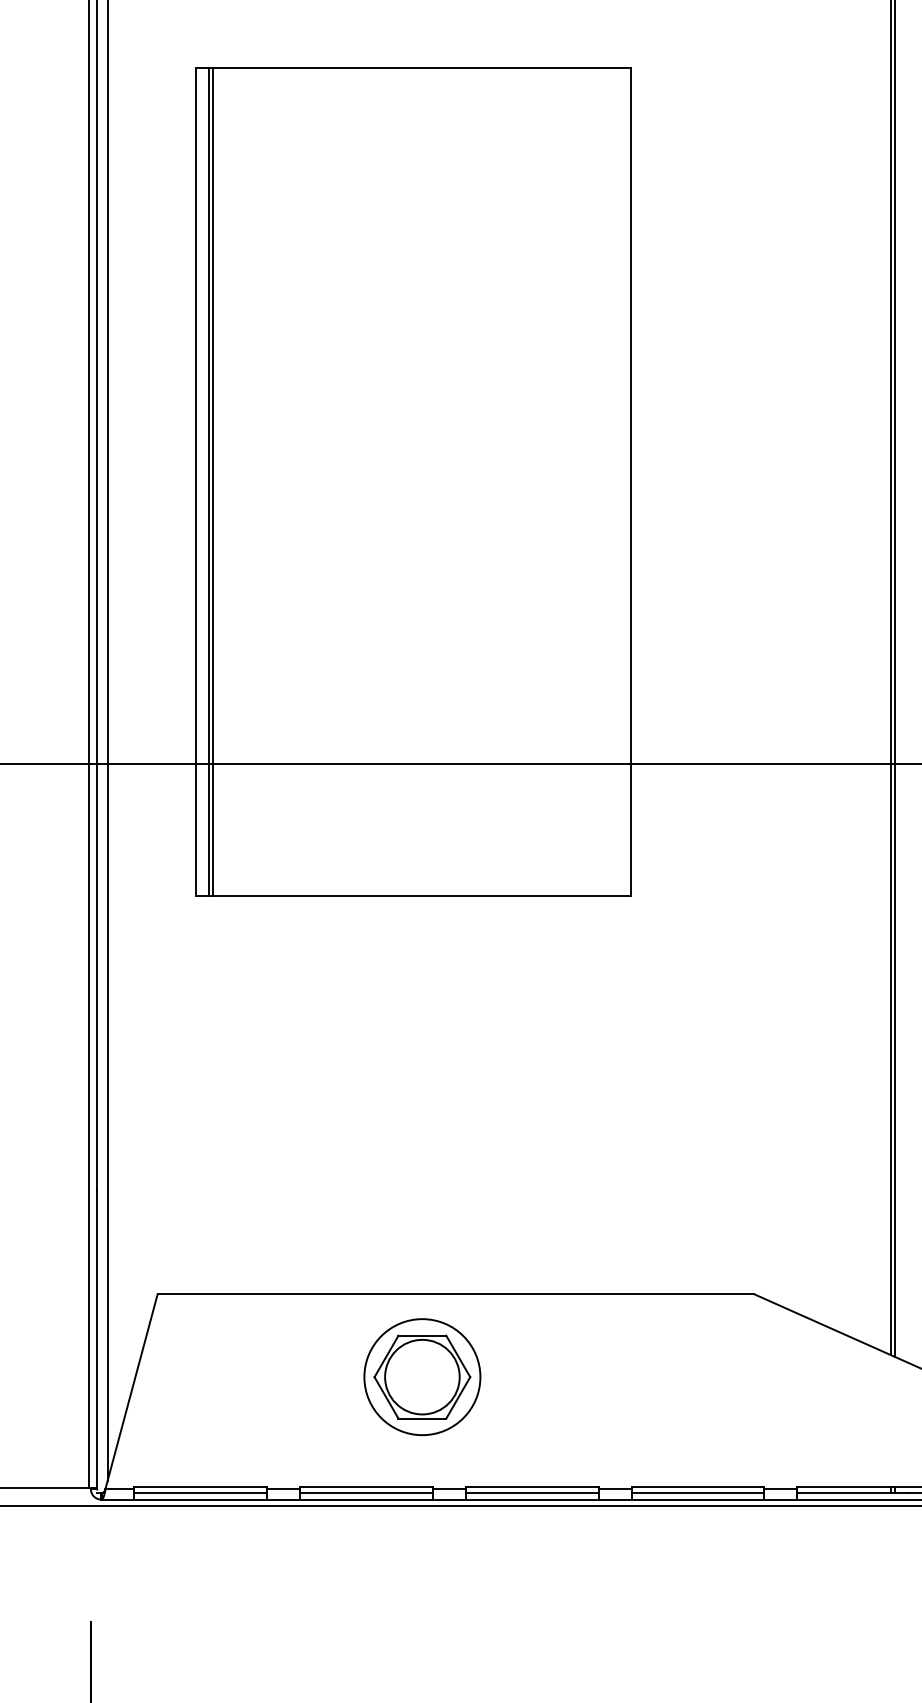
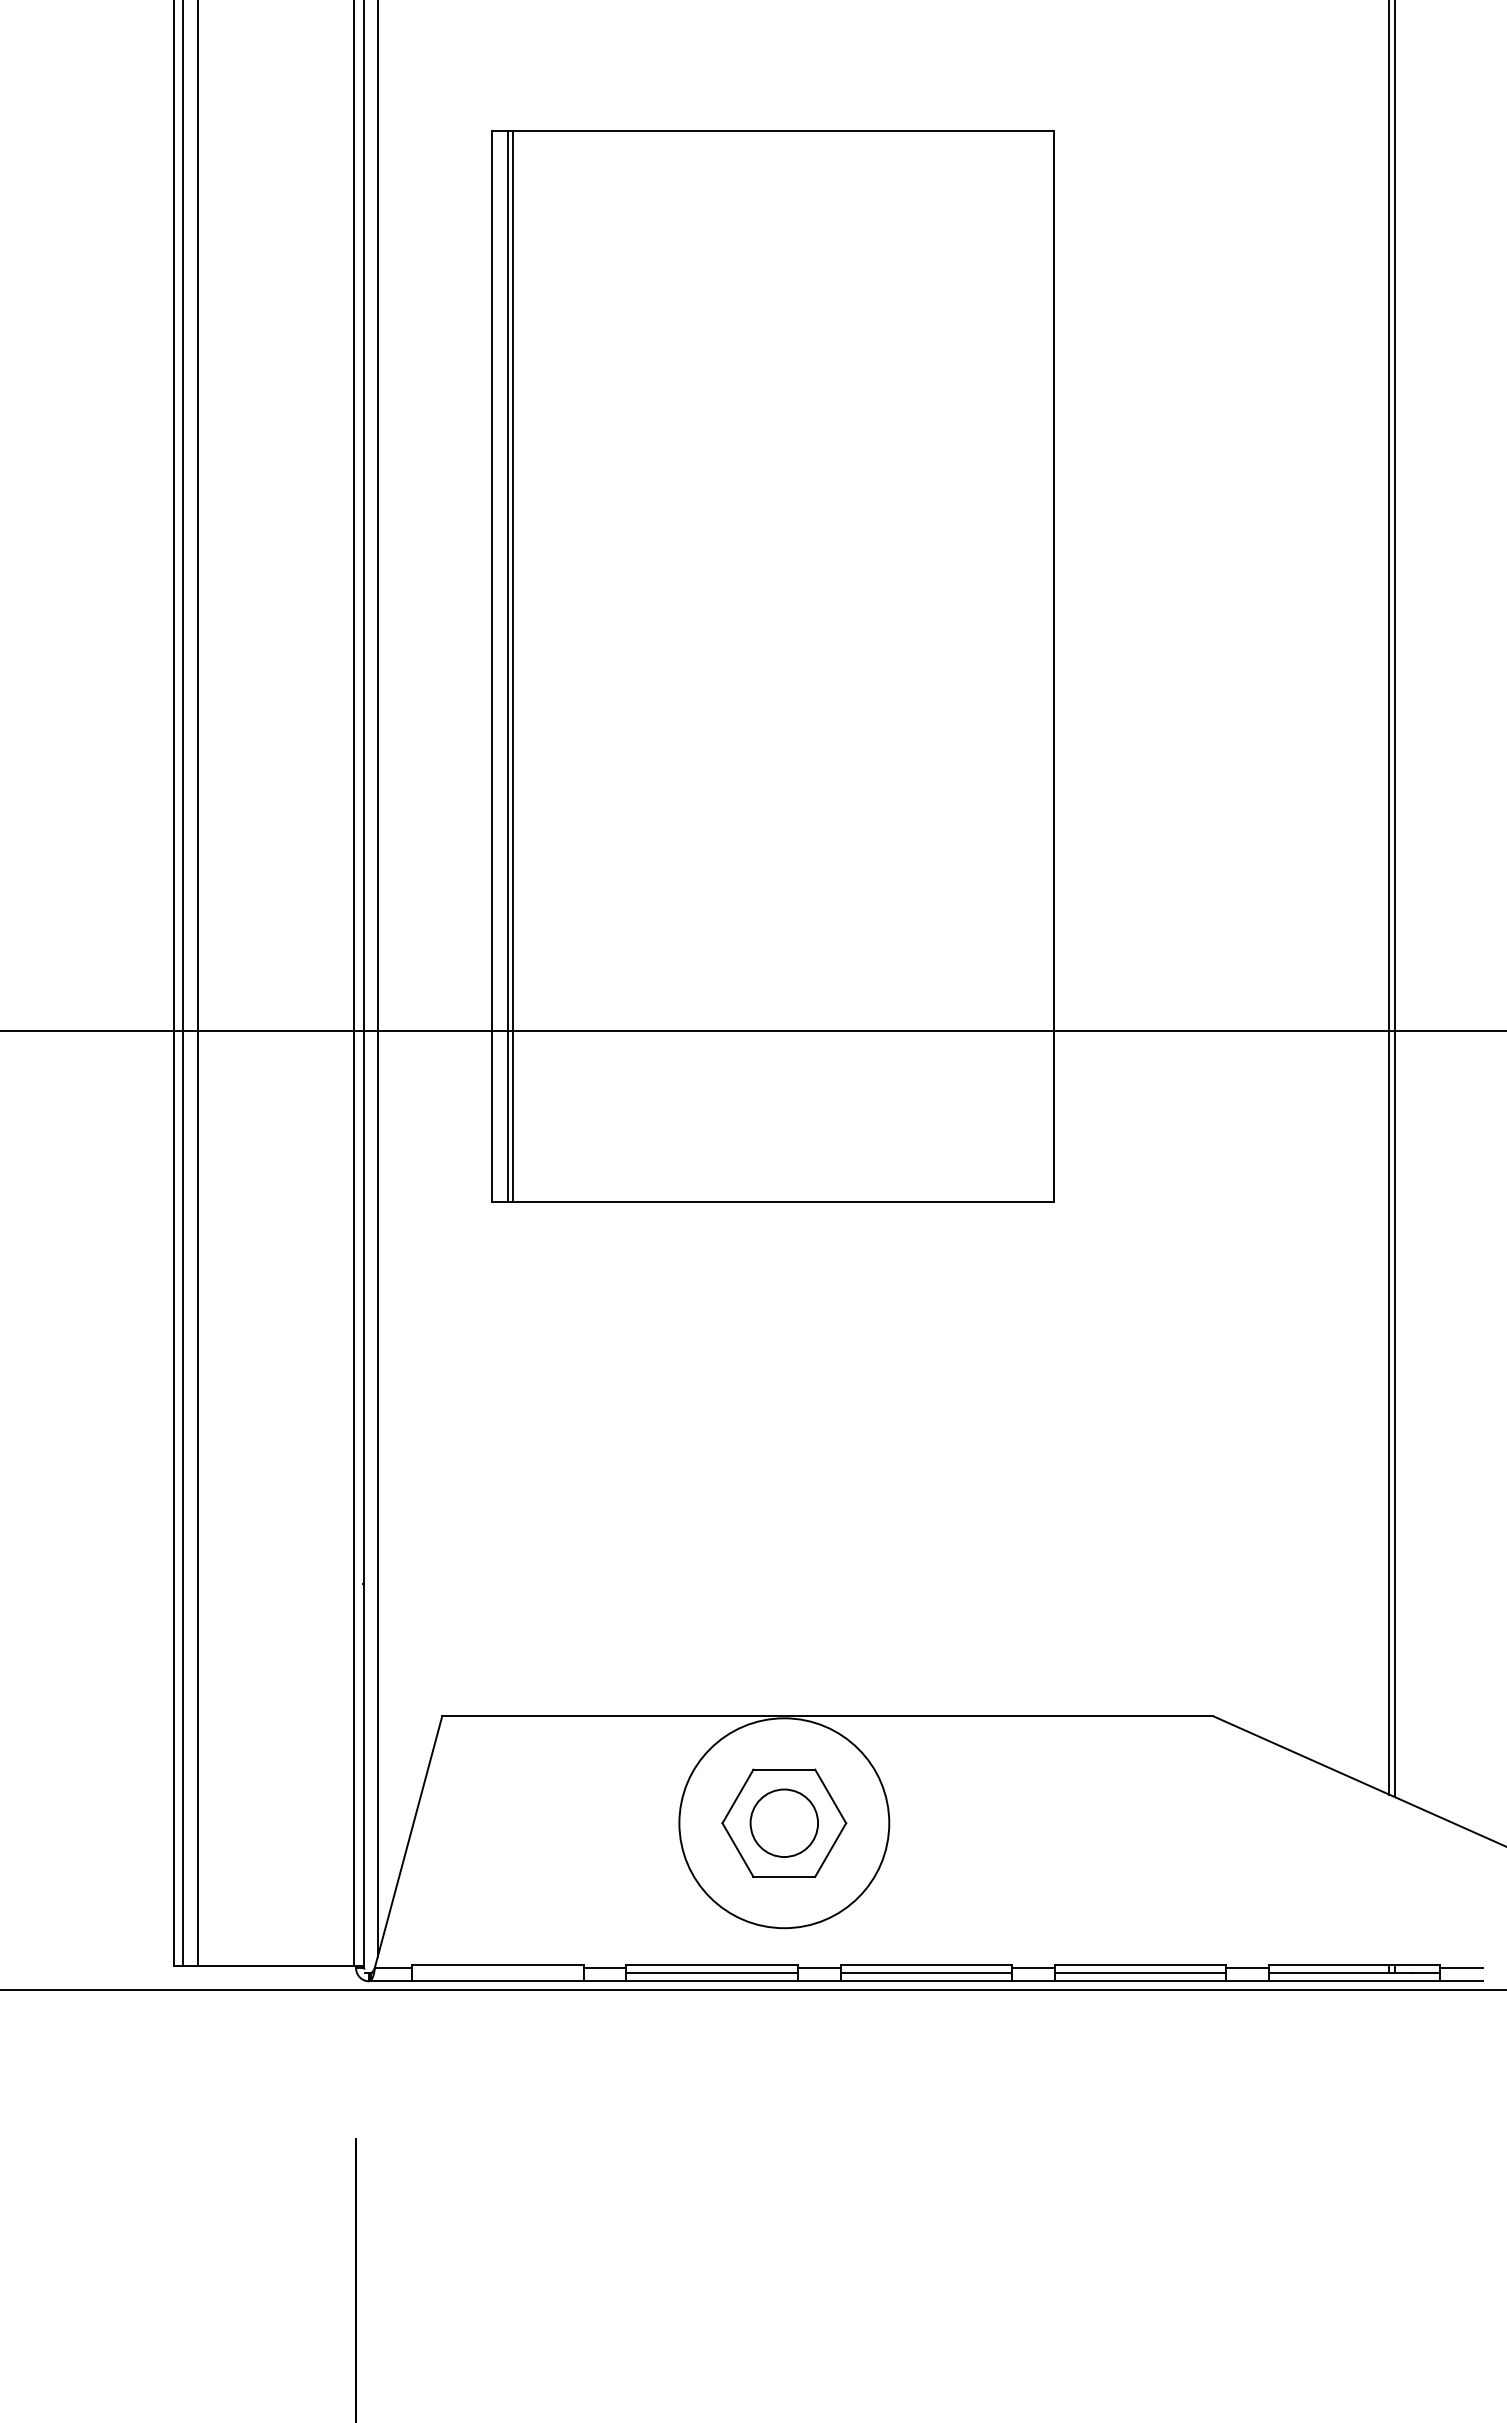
circle: (422, 1377) -> (784, 1823), size x0.7
circle: (422, 1377) -> (784, 1823), size x1.4
line: (200, 1493) -> (497, 1973), removed

